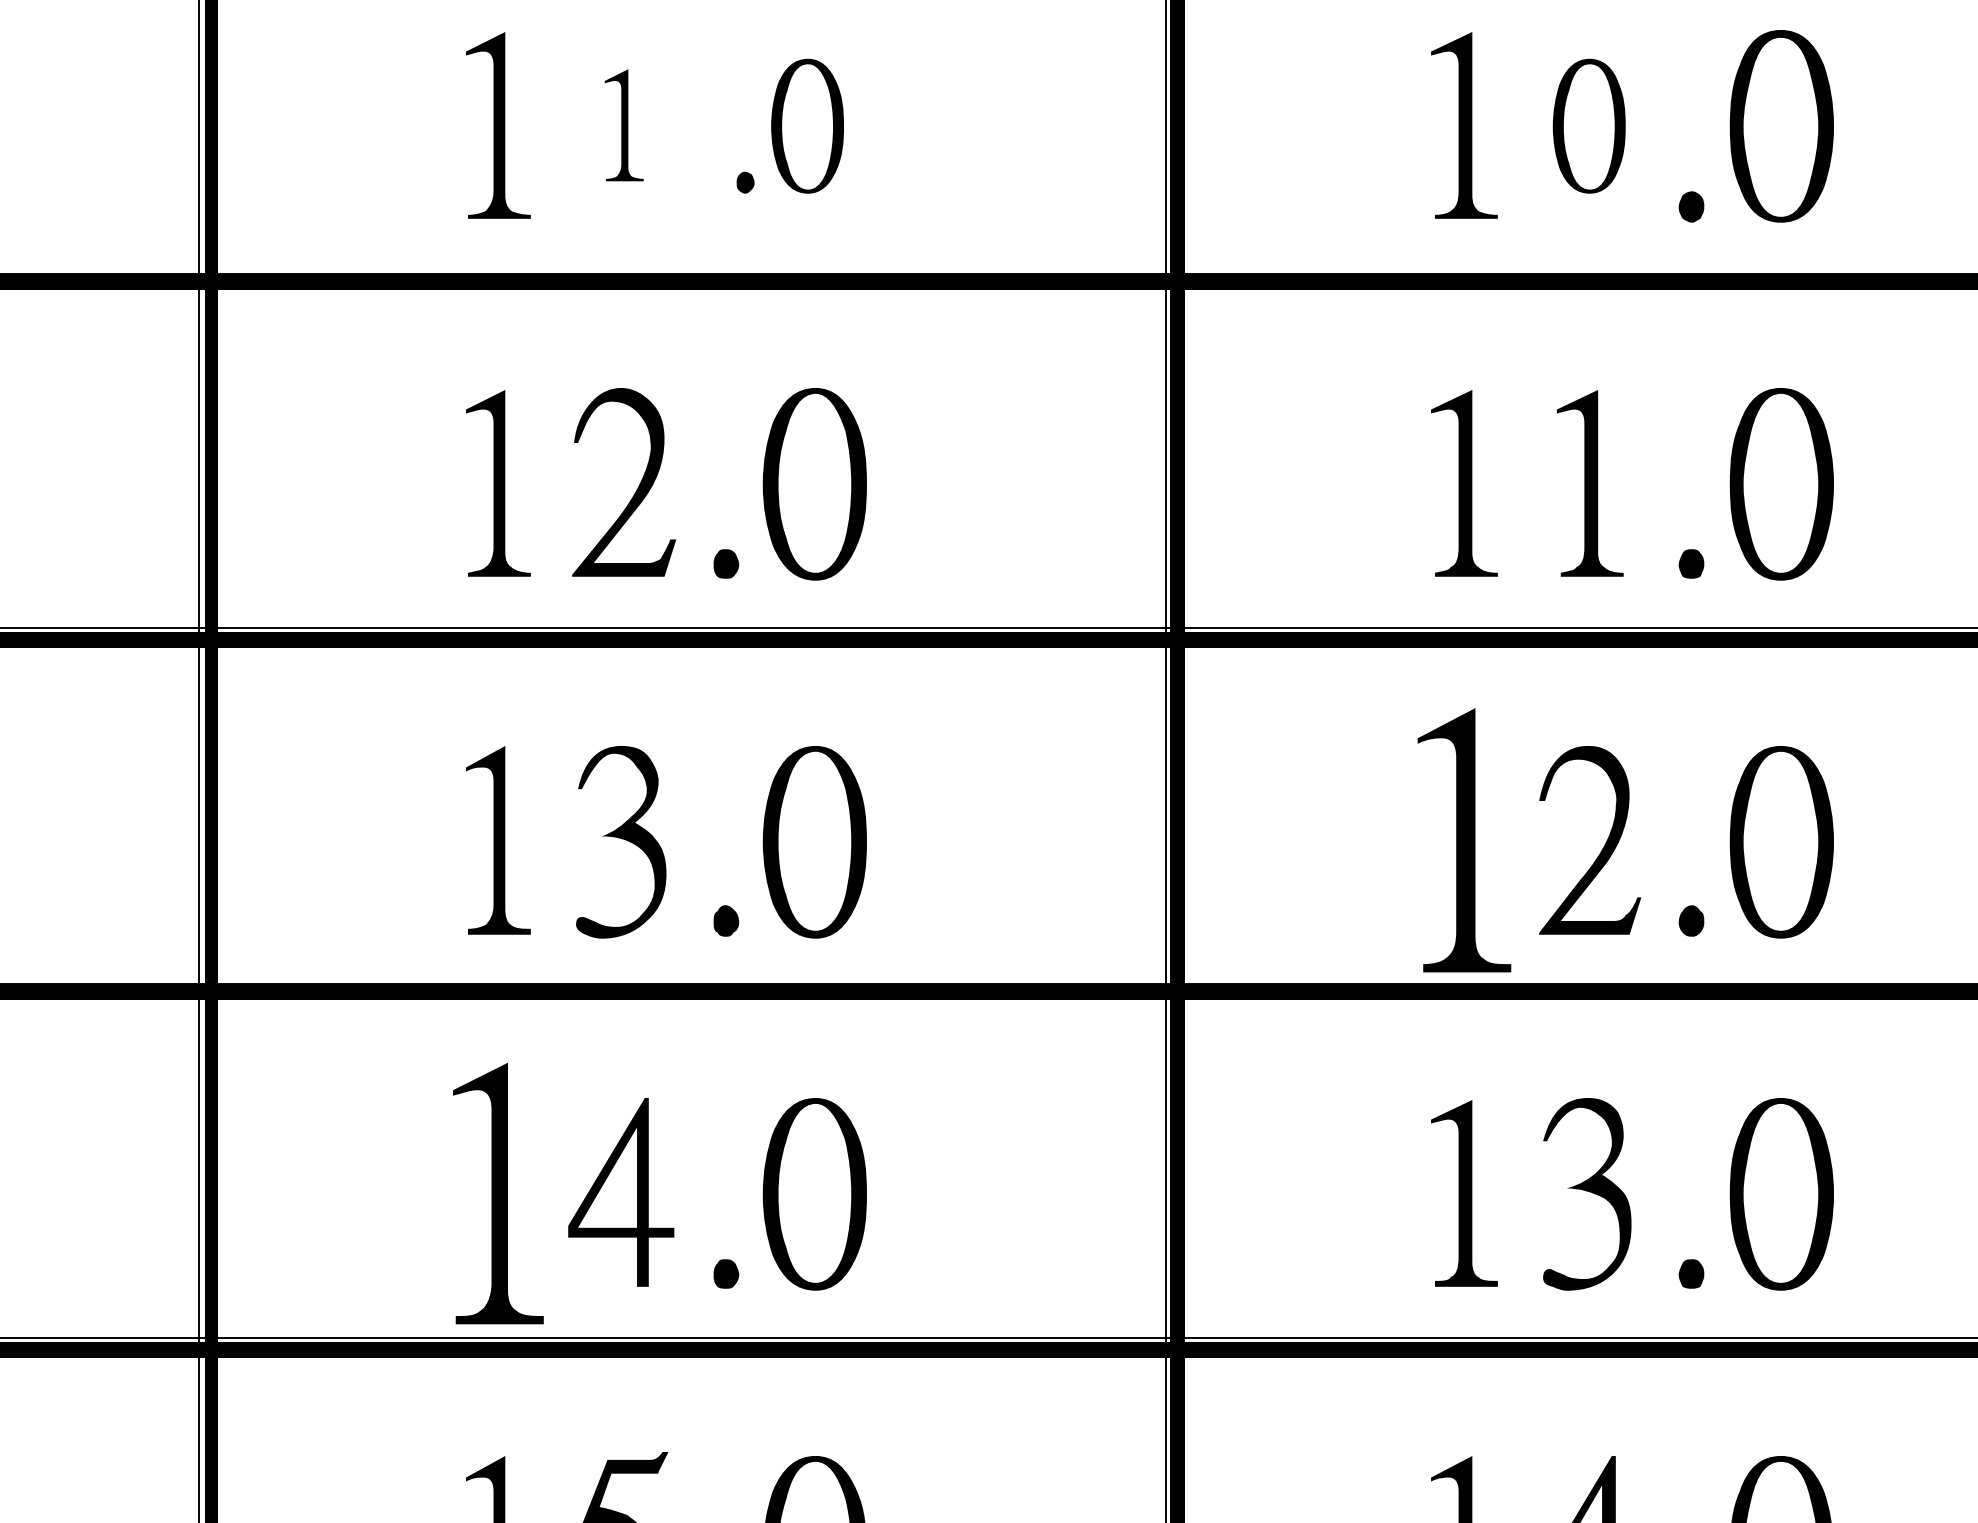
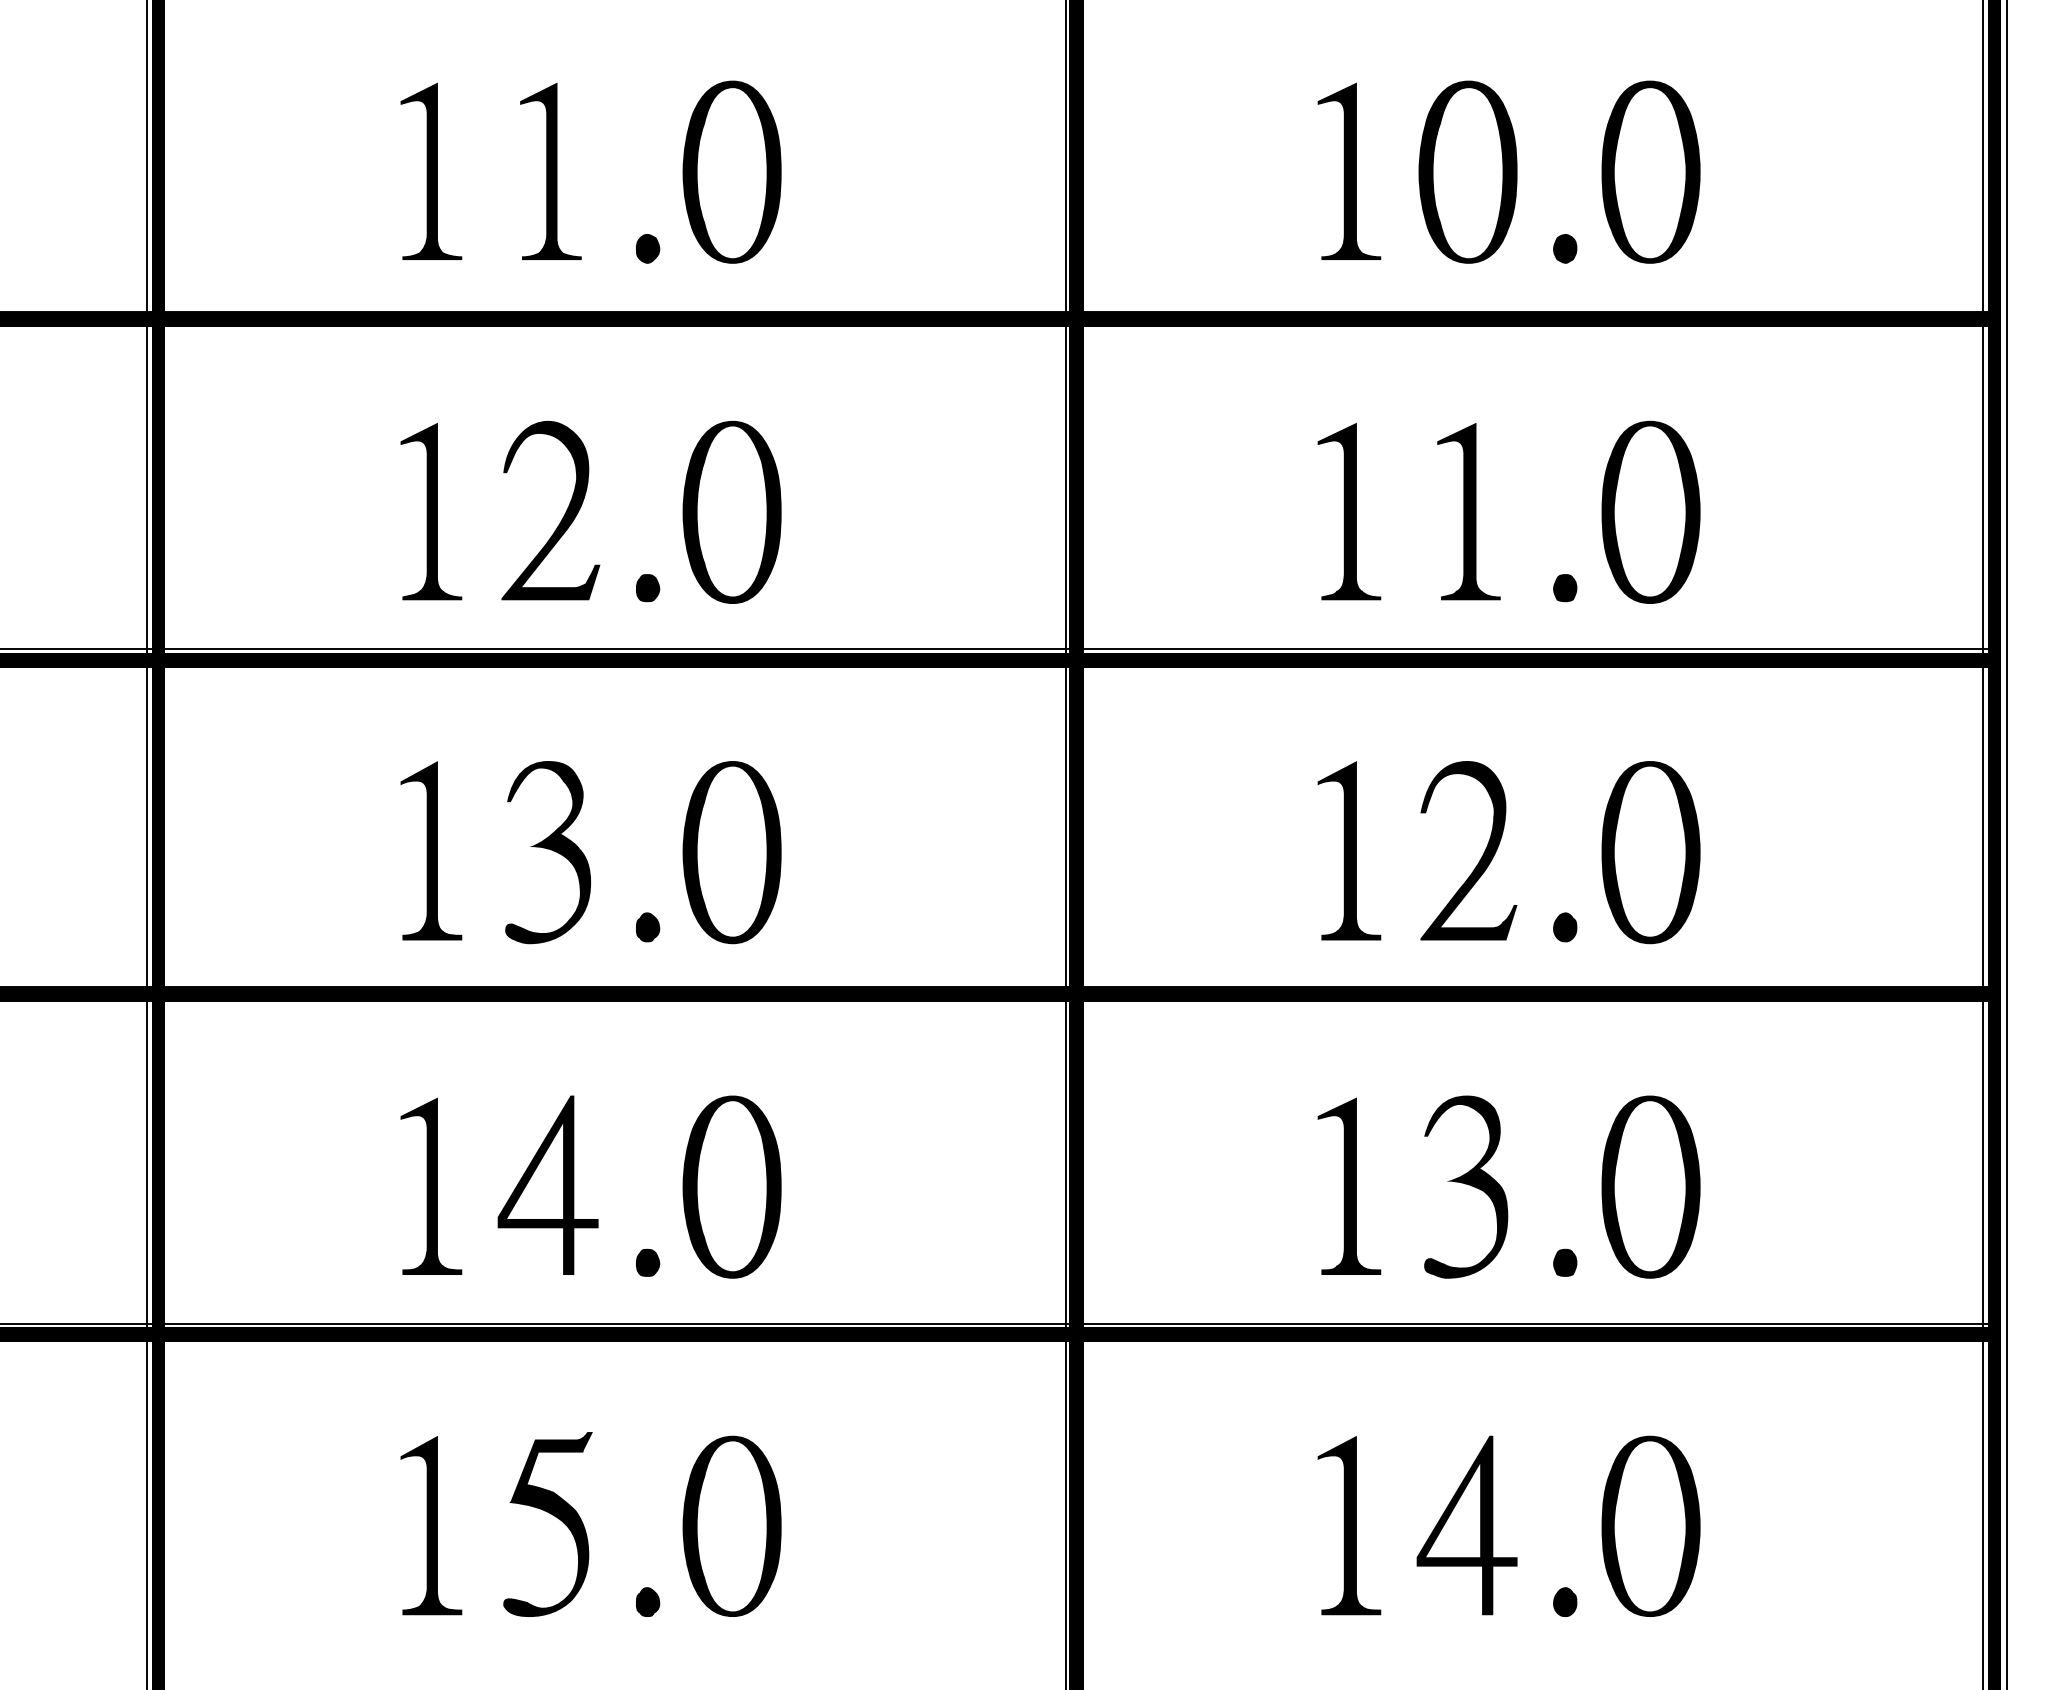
part: (623, 124) -> (550, 170), size x1.67
part: (790, 125) -> (708, 171), size x1.43
part: (1588, 125) -> (1467, 171), size x1.43
part: (1464, 840) -> (1349, 850), size x0.71
part: (498, 1192) -> (431, 1185), size x0.71

